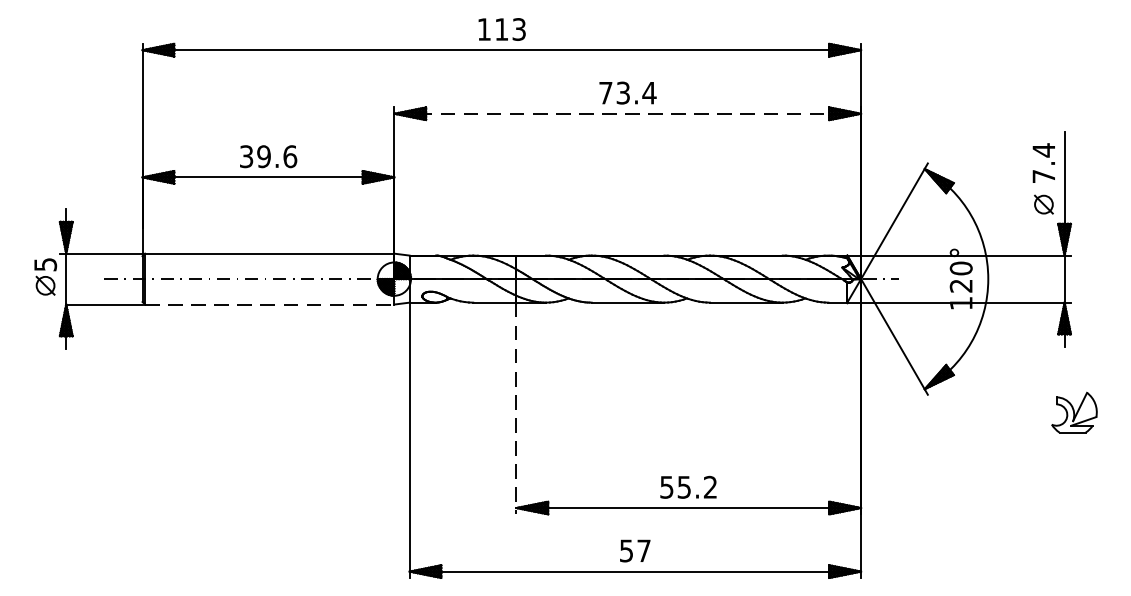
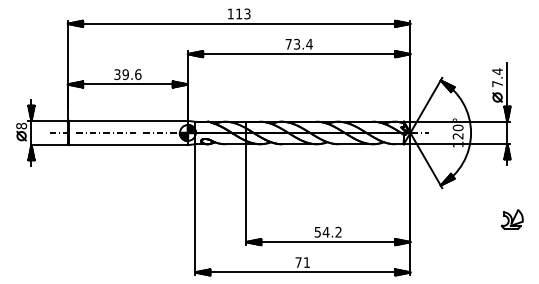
line: (628, 114) -> (299, 54), dashed -> solid
text: (45, 263) -> (21, 125), 5 -> 8
line: (269, 305) -> (128, 145), dashed -> solid
line: (517, 410) -> (246, 195), dashed -> solid
part: (1075, 412) -> (512, 219), moved
text: (682, 487) -> (325, 232), 55.2 -> 54.2
text: (634, 550) -> (302, 262), 57 -> 71

